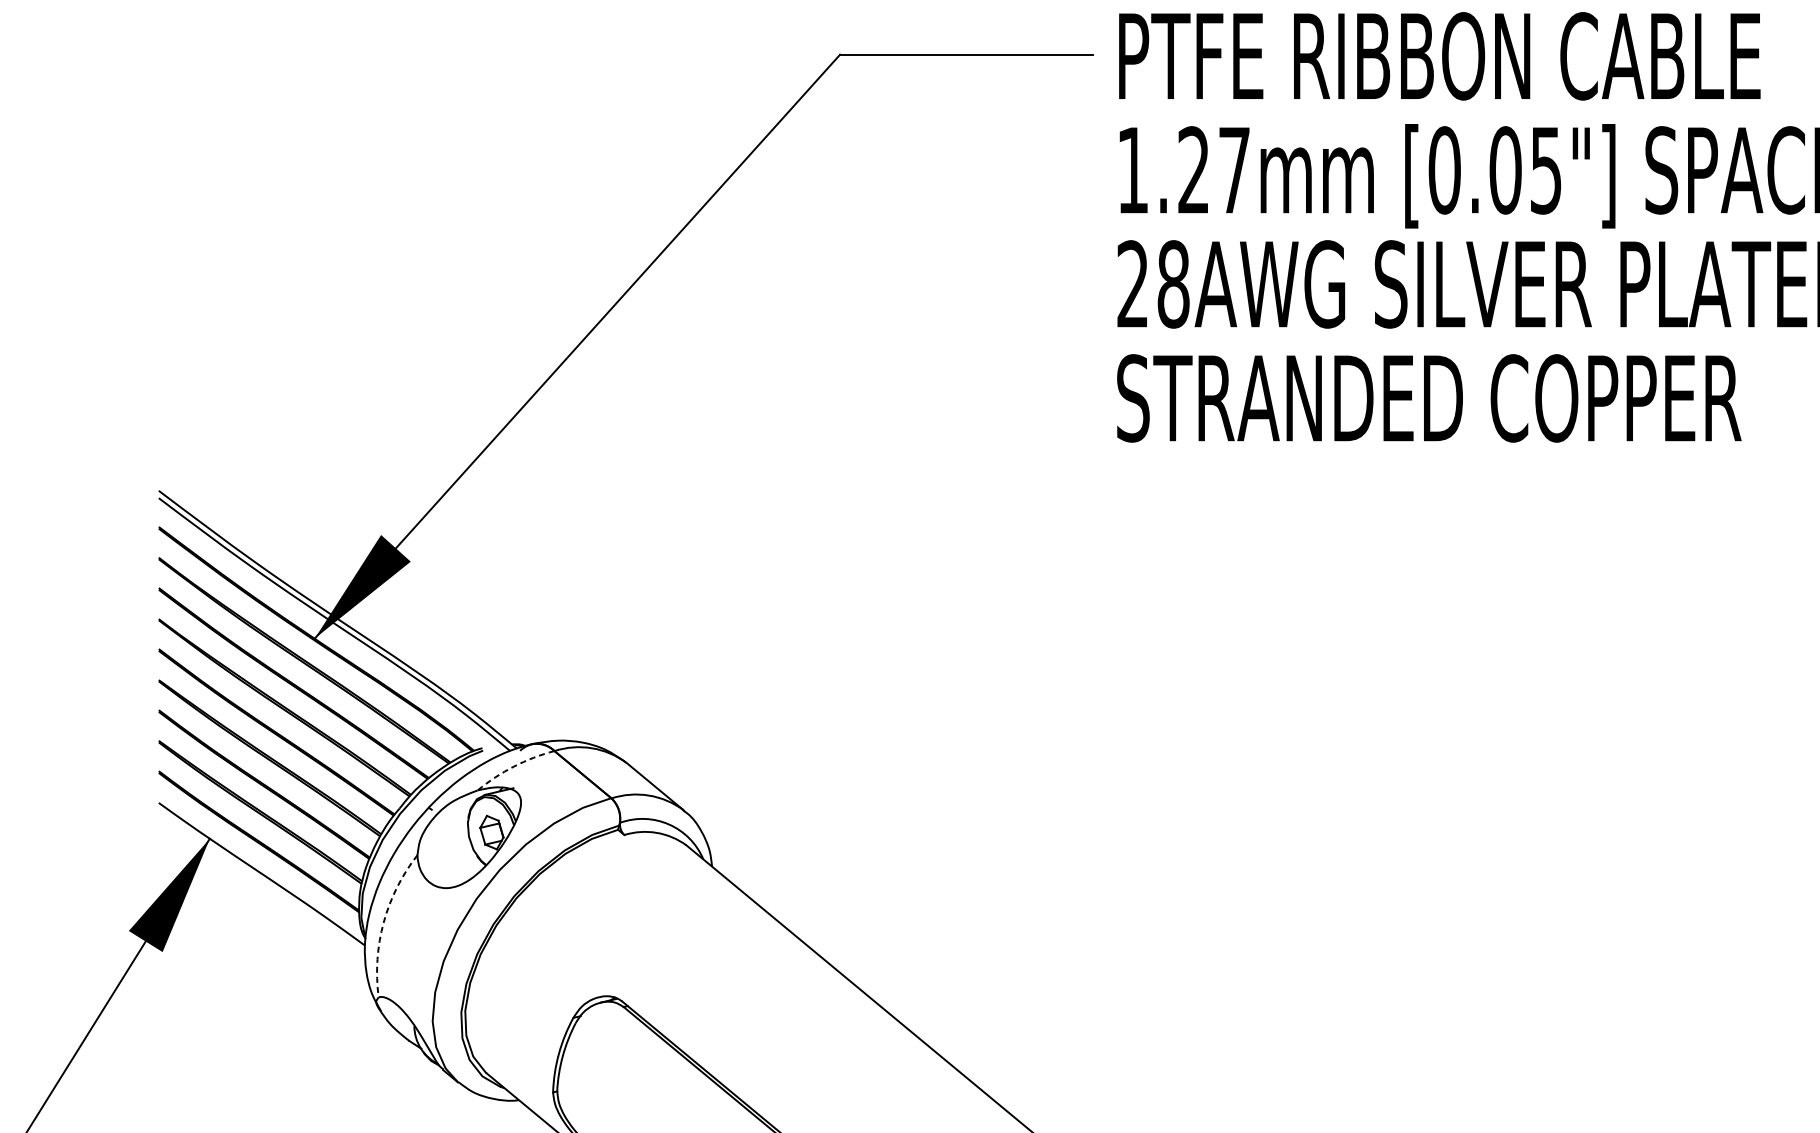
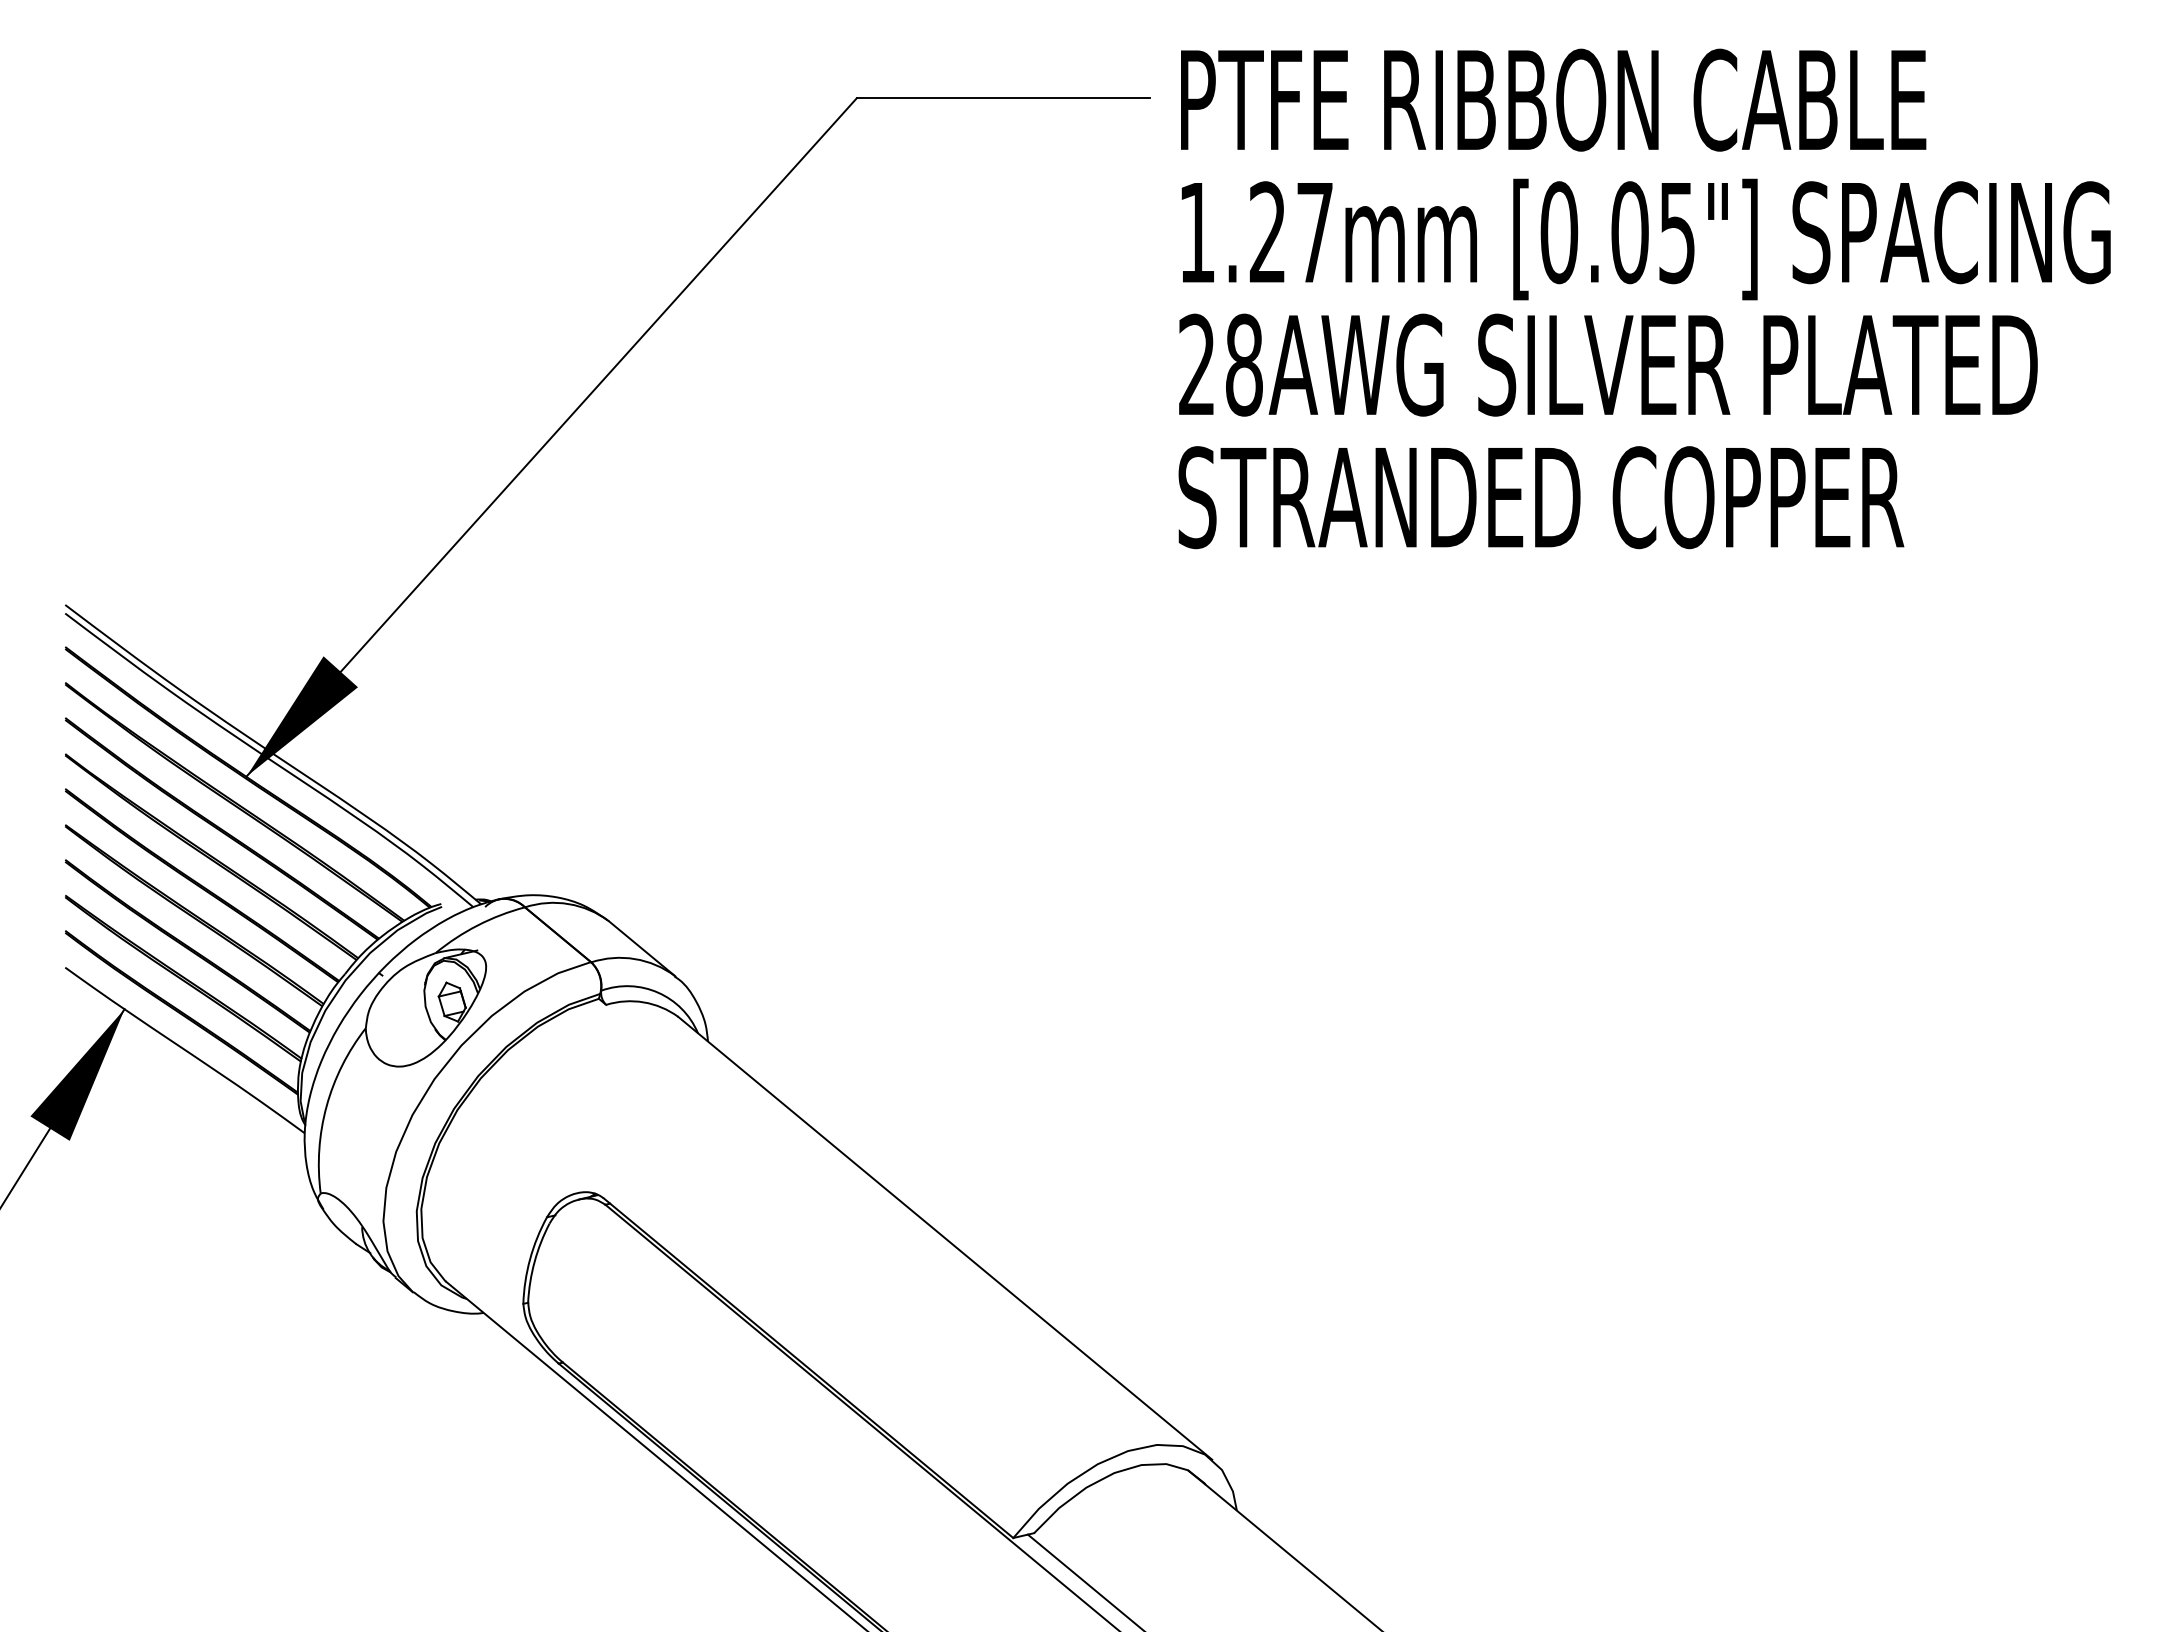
arc: (513, 766) -> (477, 925), dashed -> solid
arc: (383, 922) -> (326, 1106), dashed -> solid

